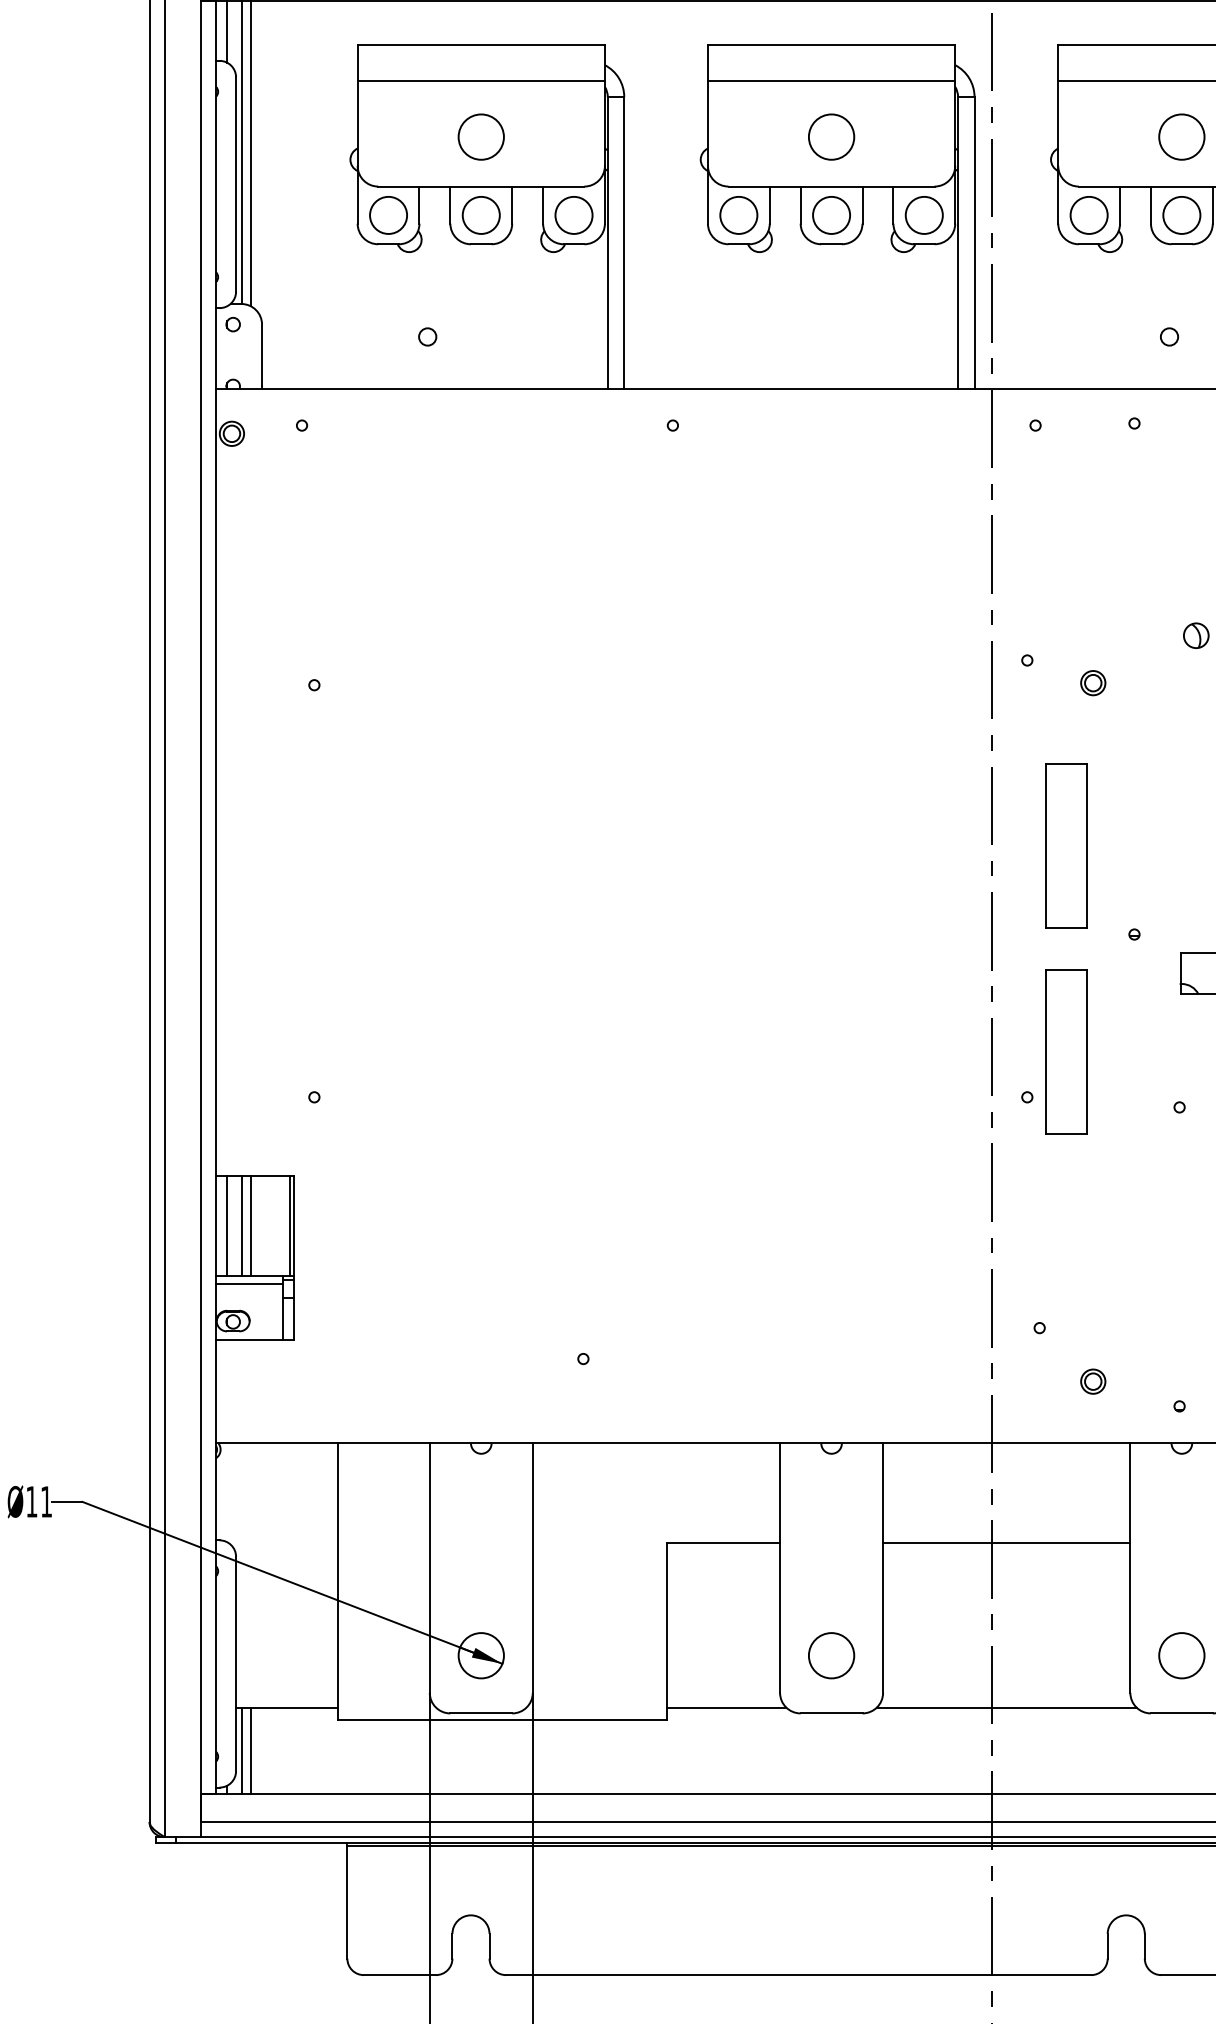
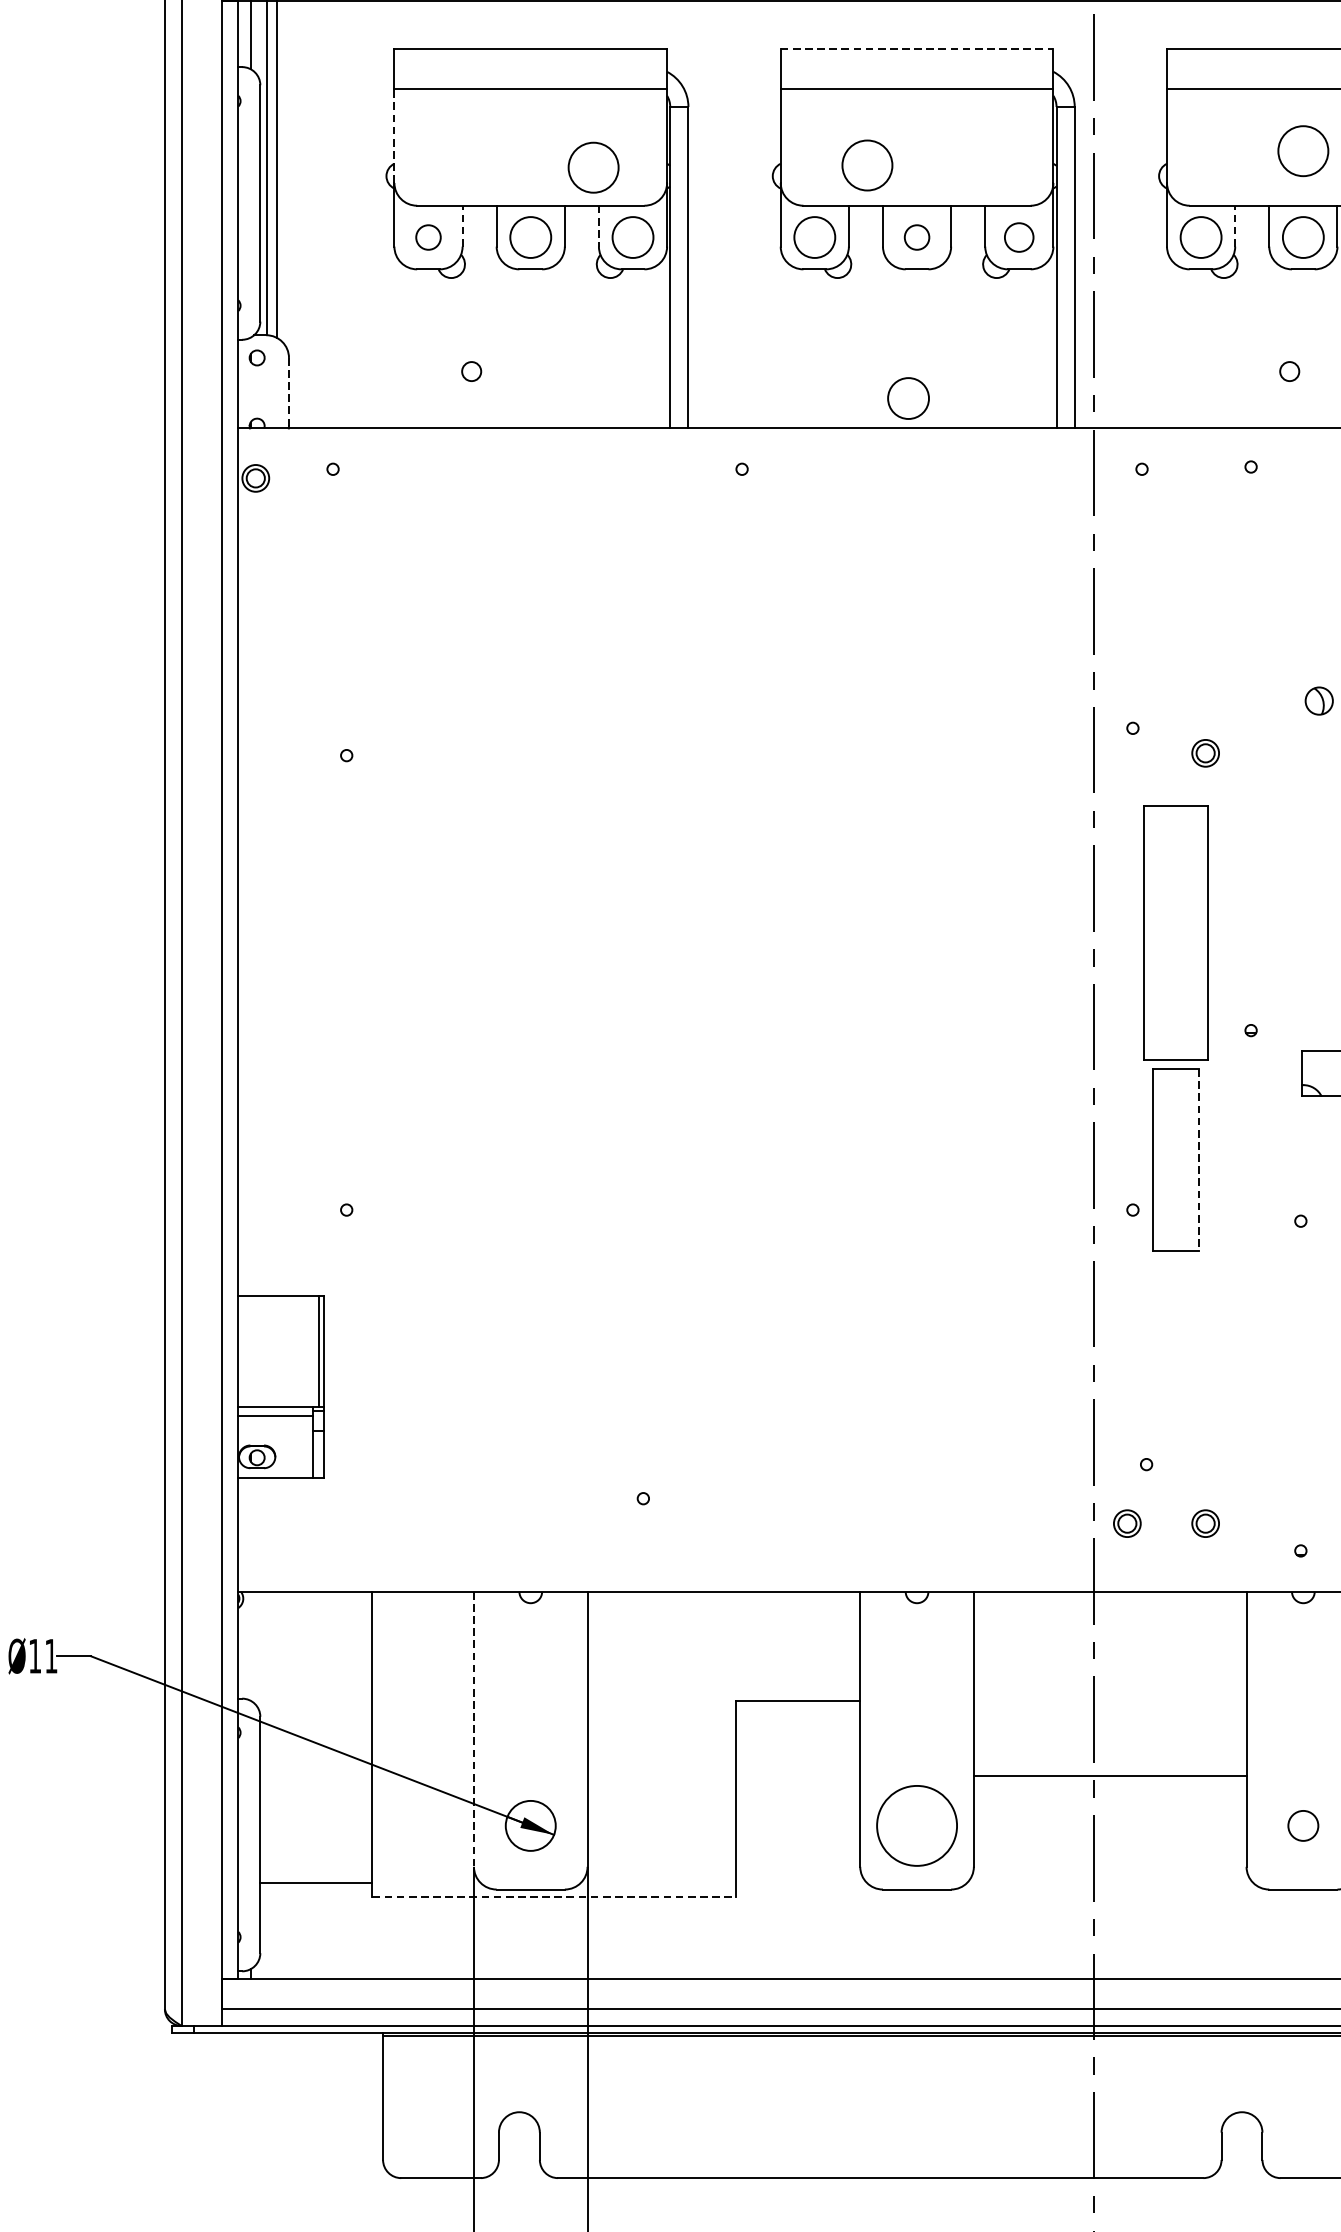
line: (831, 44) -> (916, 49), solid -> dashed
line: (357, 123) -> (394, 136), solid -> dashed
circle: (480, 136) -> (592, 167), moved
circle: (831, 136) -> (867, 164), moved
line: (419, 205) -> (462, 226), solid -> dashed
line: (543, 205) -> (599, 226), solid -> dashed
line: (1120, 205) -> (1235, 226), solid -> dashed
circle: (388, 214) -> (428, 236), size x0.6
circle: (831, 214) -> (916, 236), size x0.6
circle: (923, 215) -> (1018, 237), size x0.7
line: (262, 355) -> (289, 392), solid -> dashed
circle: (823, 361) -> (908, 398), added
part: (1066, 845) -> (1176, 932), size x1.4
line: (1087, 1052) -> (1199, 1160), solid -> dashed
line: (227, 1225) -> (250, 1351), removed
line: (242, 1225) -> (267, 1351), removed
line: (251, 1225) -> (277, 1351), removed
part: (1022, 1381) -> (1127, 1523), added
line: (1006, 1542) -> (1109, 1776), moved
line: (429, 1568) -> (473, 1729), solid -> dashed
circle: (831, 1655) -> (916, 1825), size x1.6
circle: (1181, 1655) -> (1302, 1825), size x0.6
line: (726, 1707) -> (801, 1882), removed
line: (1006, 1707) -> (1109, 1882), removed
line: (502, 1720) -> (554, 1897), solid -> dashed
line: (242, 1750) -> (267, 1930), removed
line: (251, 1750) -> (277, 1930), removed

